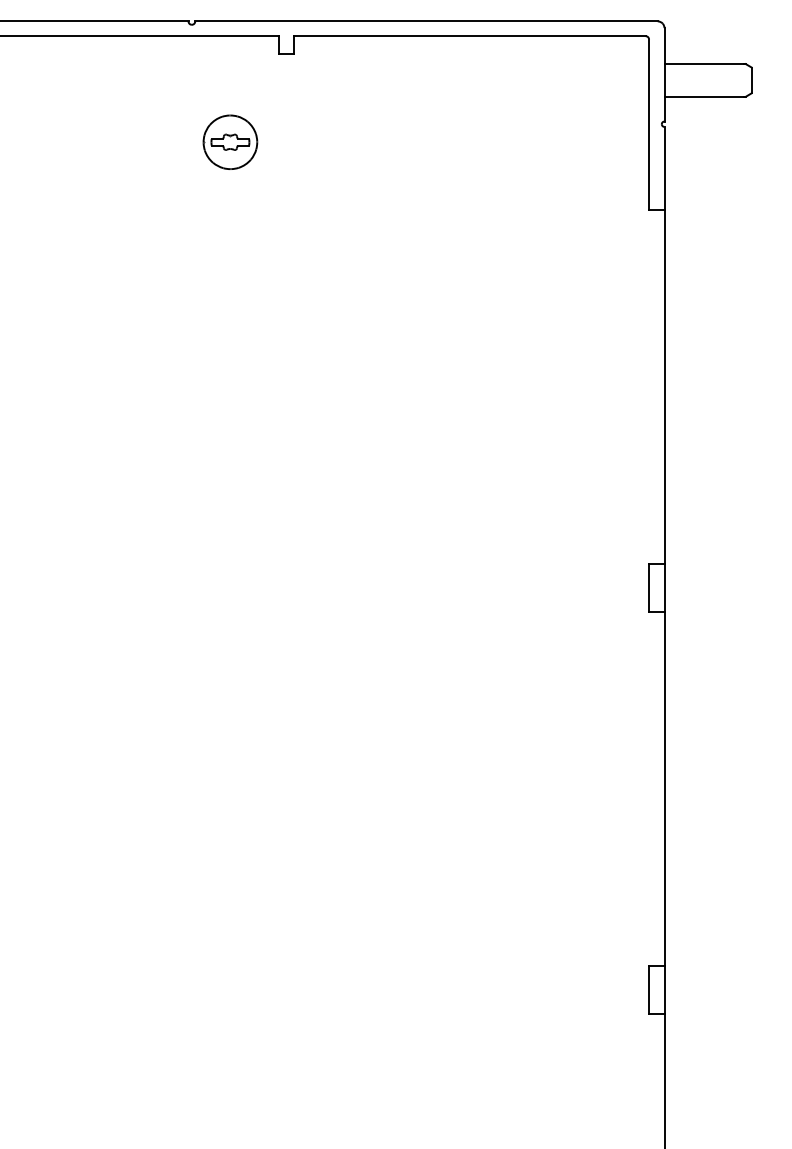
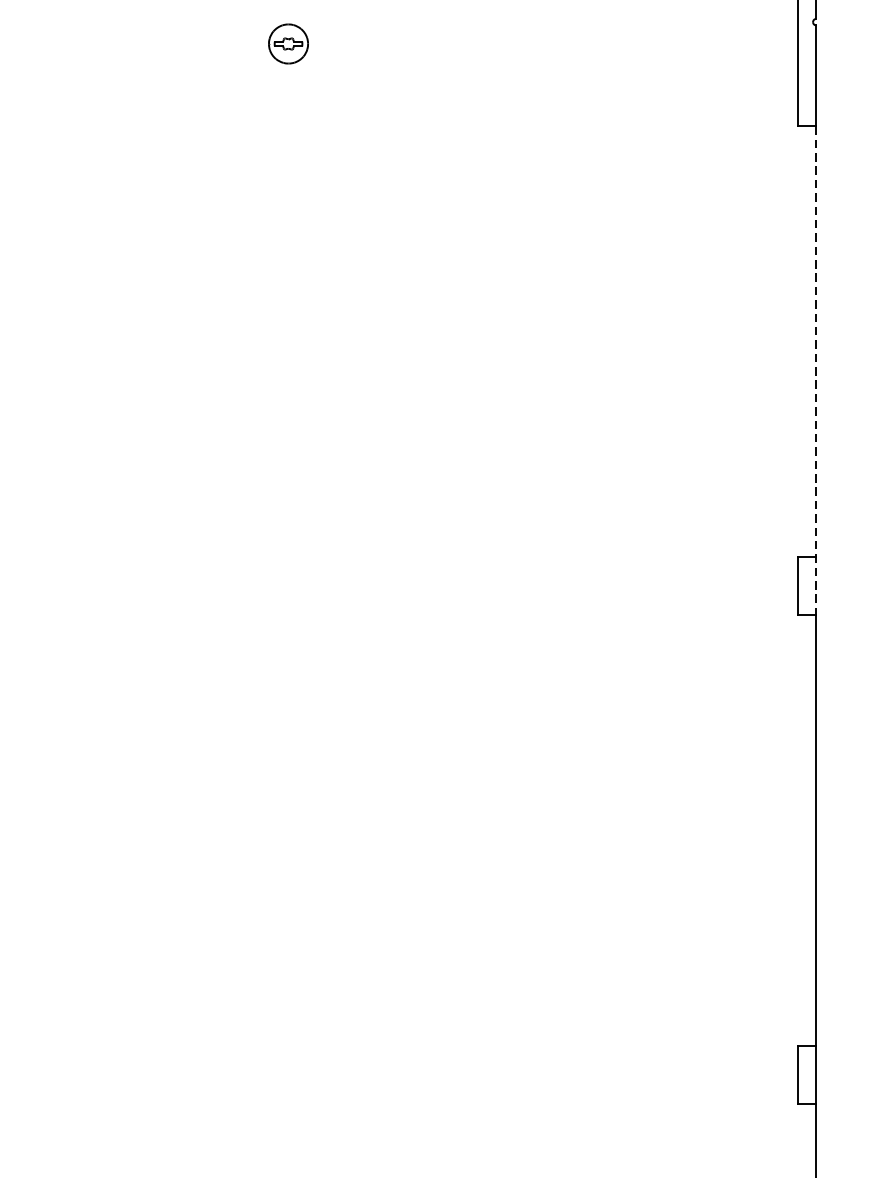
part: (230, 141) -> (288, 43), size x0.6
line: (664, 410) -> (816, 370), solid -> dashed

